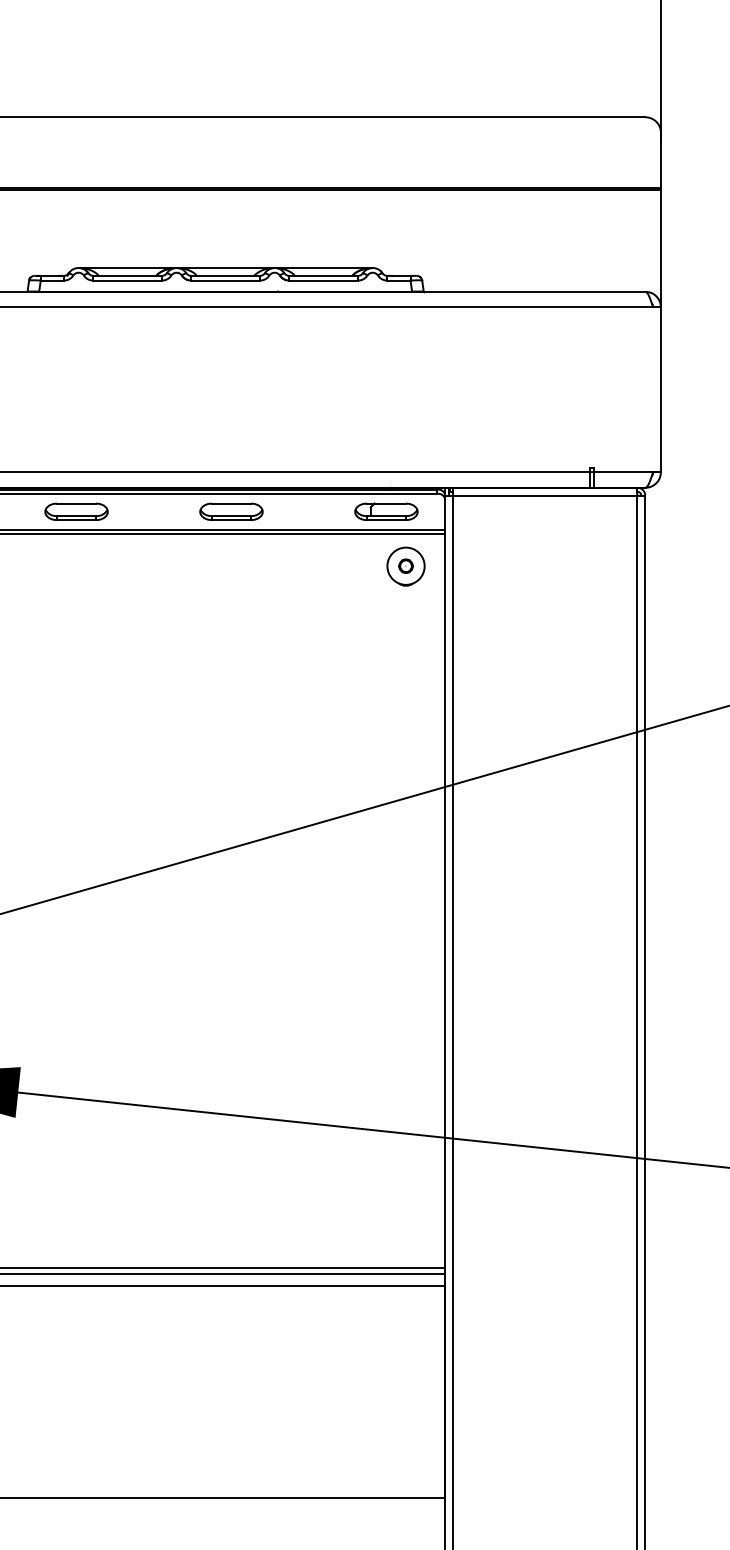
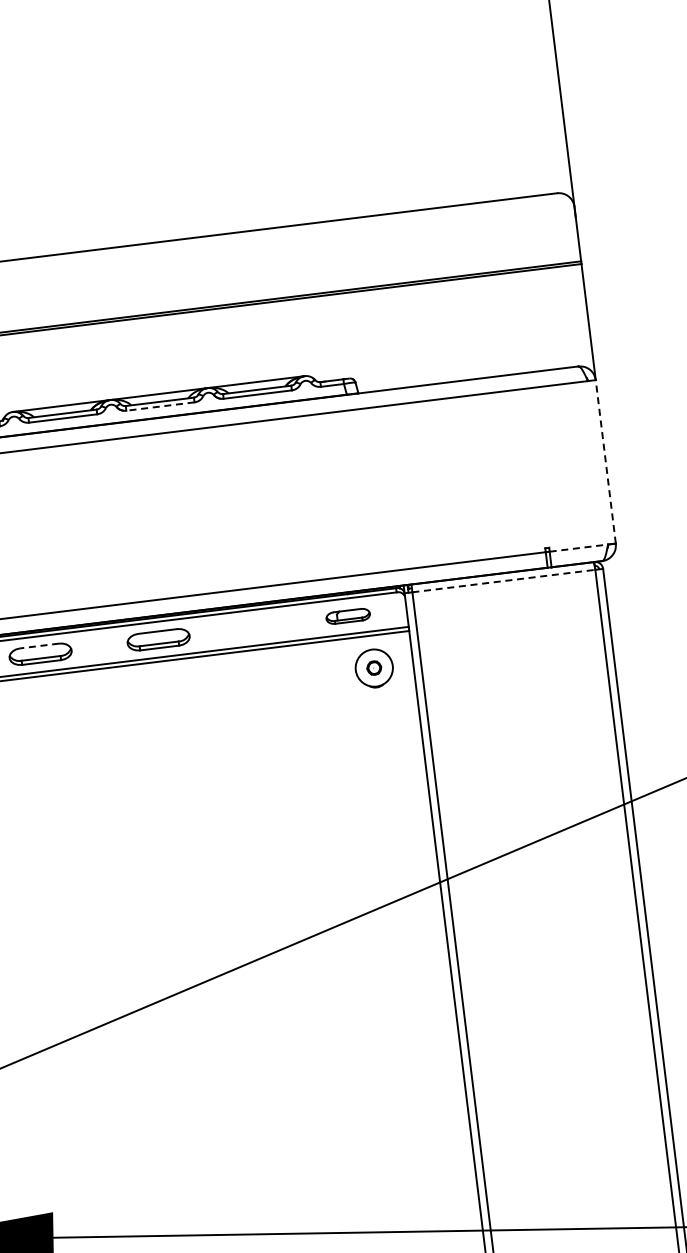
line: (225, 280) -> (160, 406), solid -> dashed
line: (660, 389) -> (605, 461), solid -> dashed
line: (624, 472) -> (579, 548), solid -> dashed
line: (545, 495) -> (504, 580), solid -> dashed
line: (76, 503) -> (39, 645), solid -> dashed
part: (231, 511) -> (158, 639), moved
part: (386, 511) -> (348, 616), size x0.7

